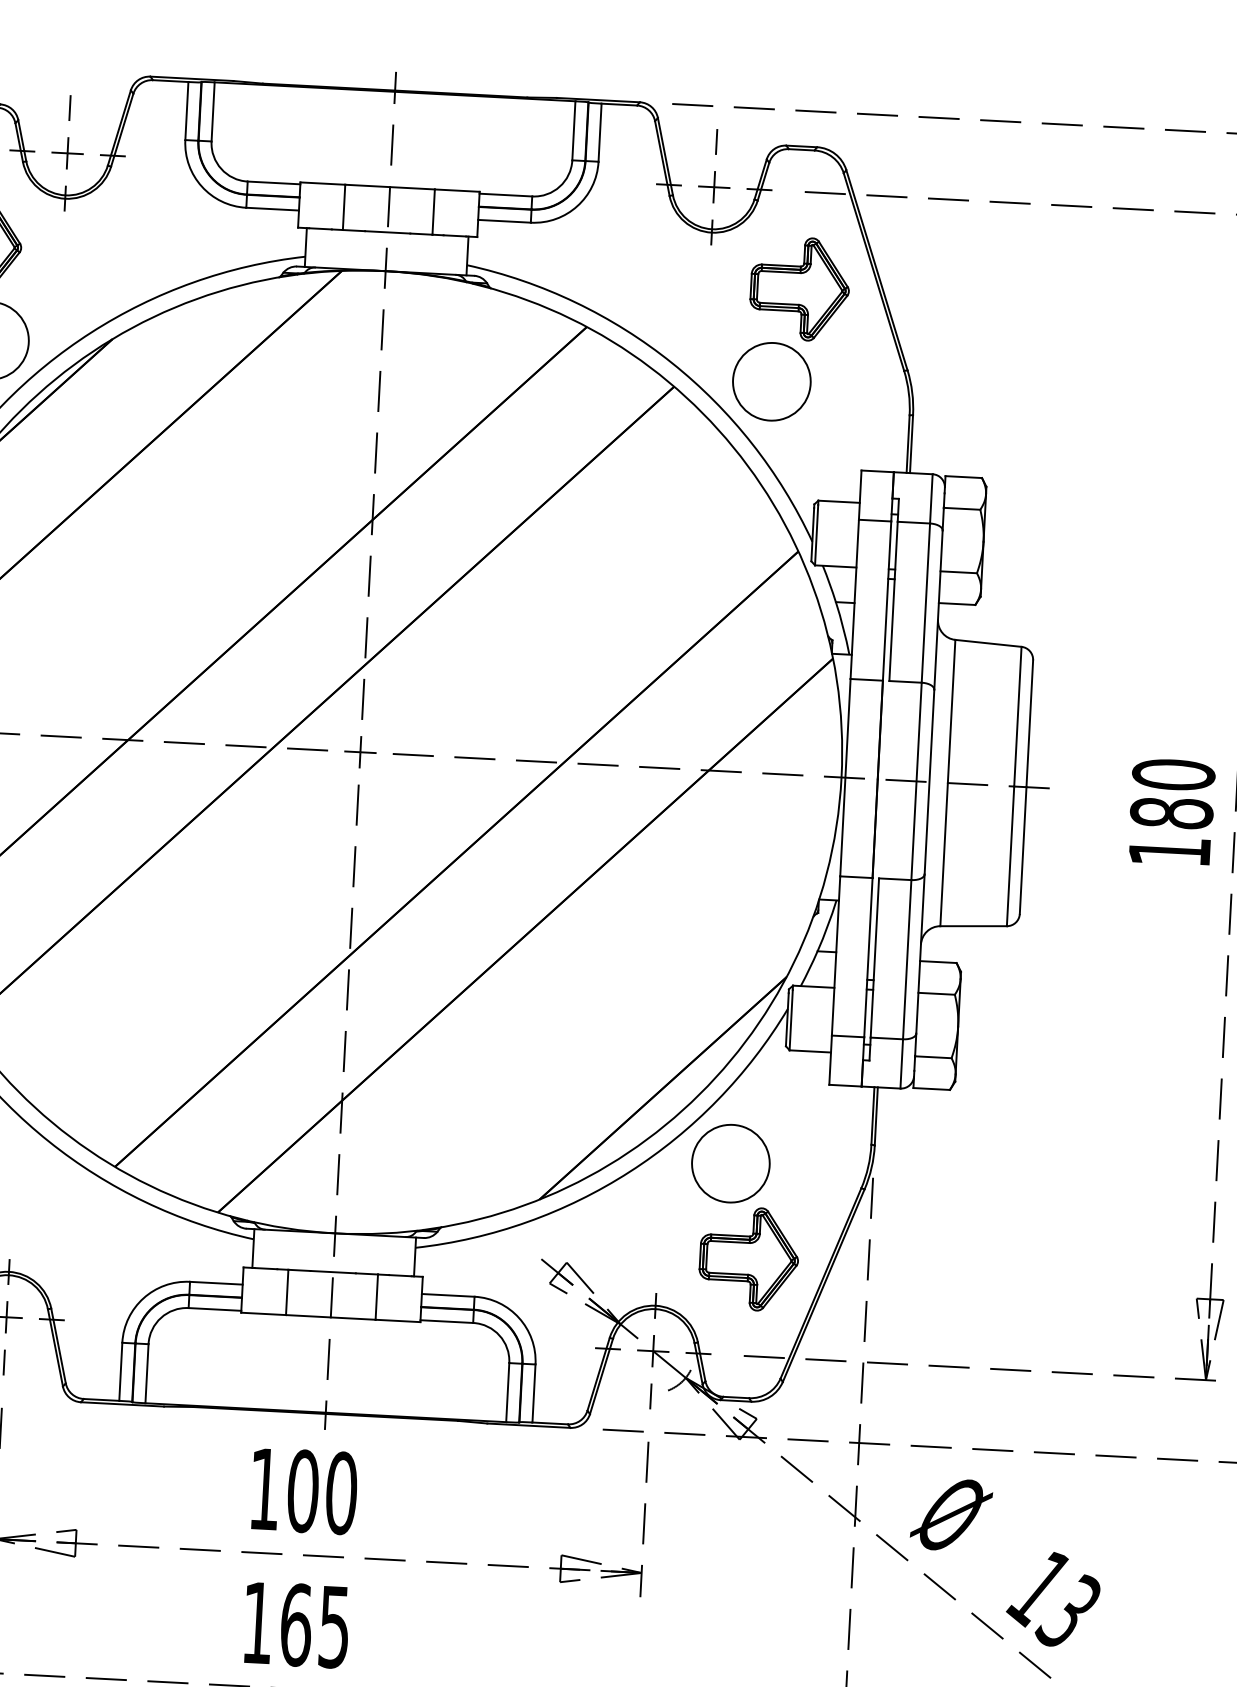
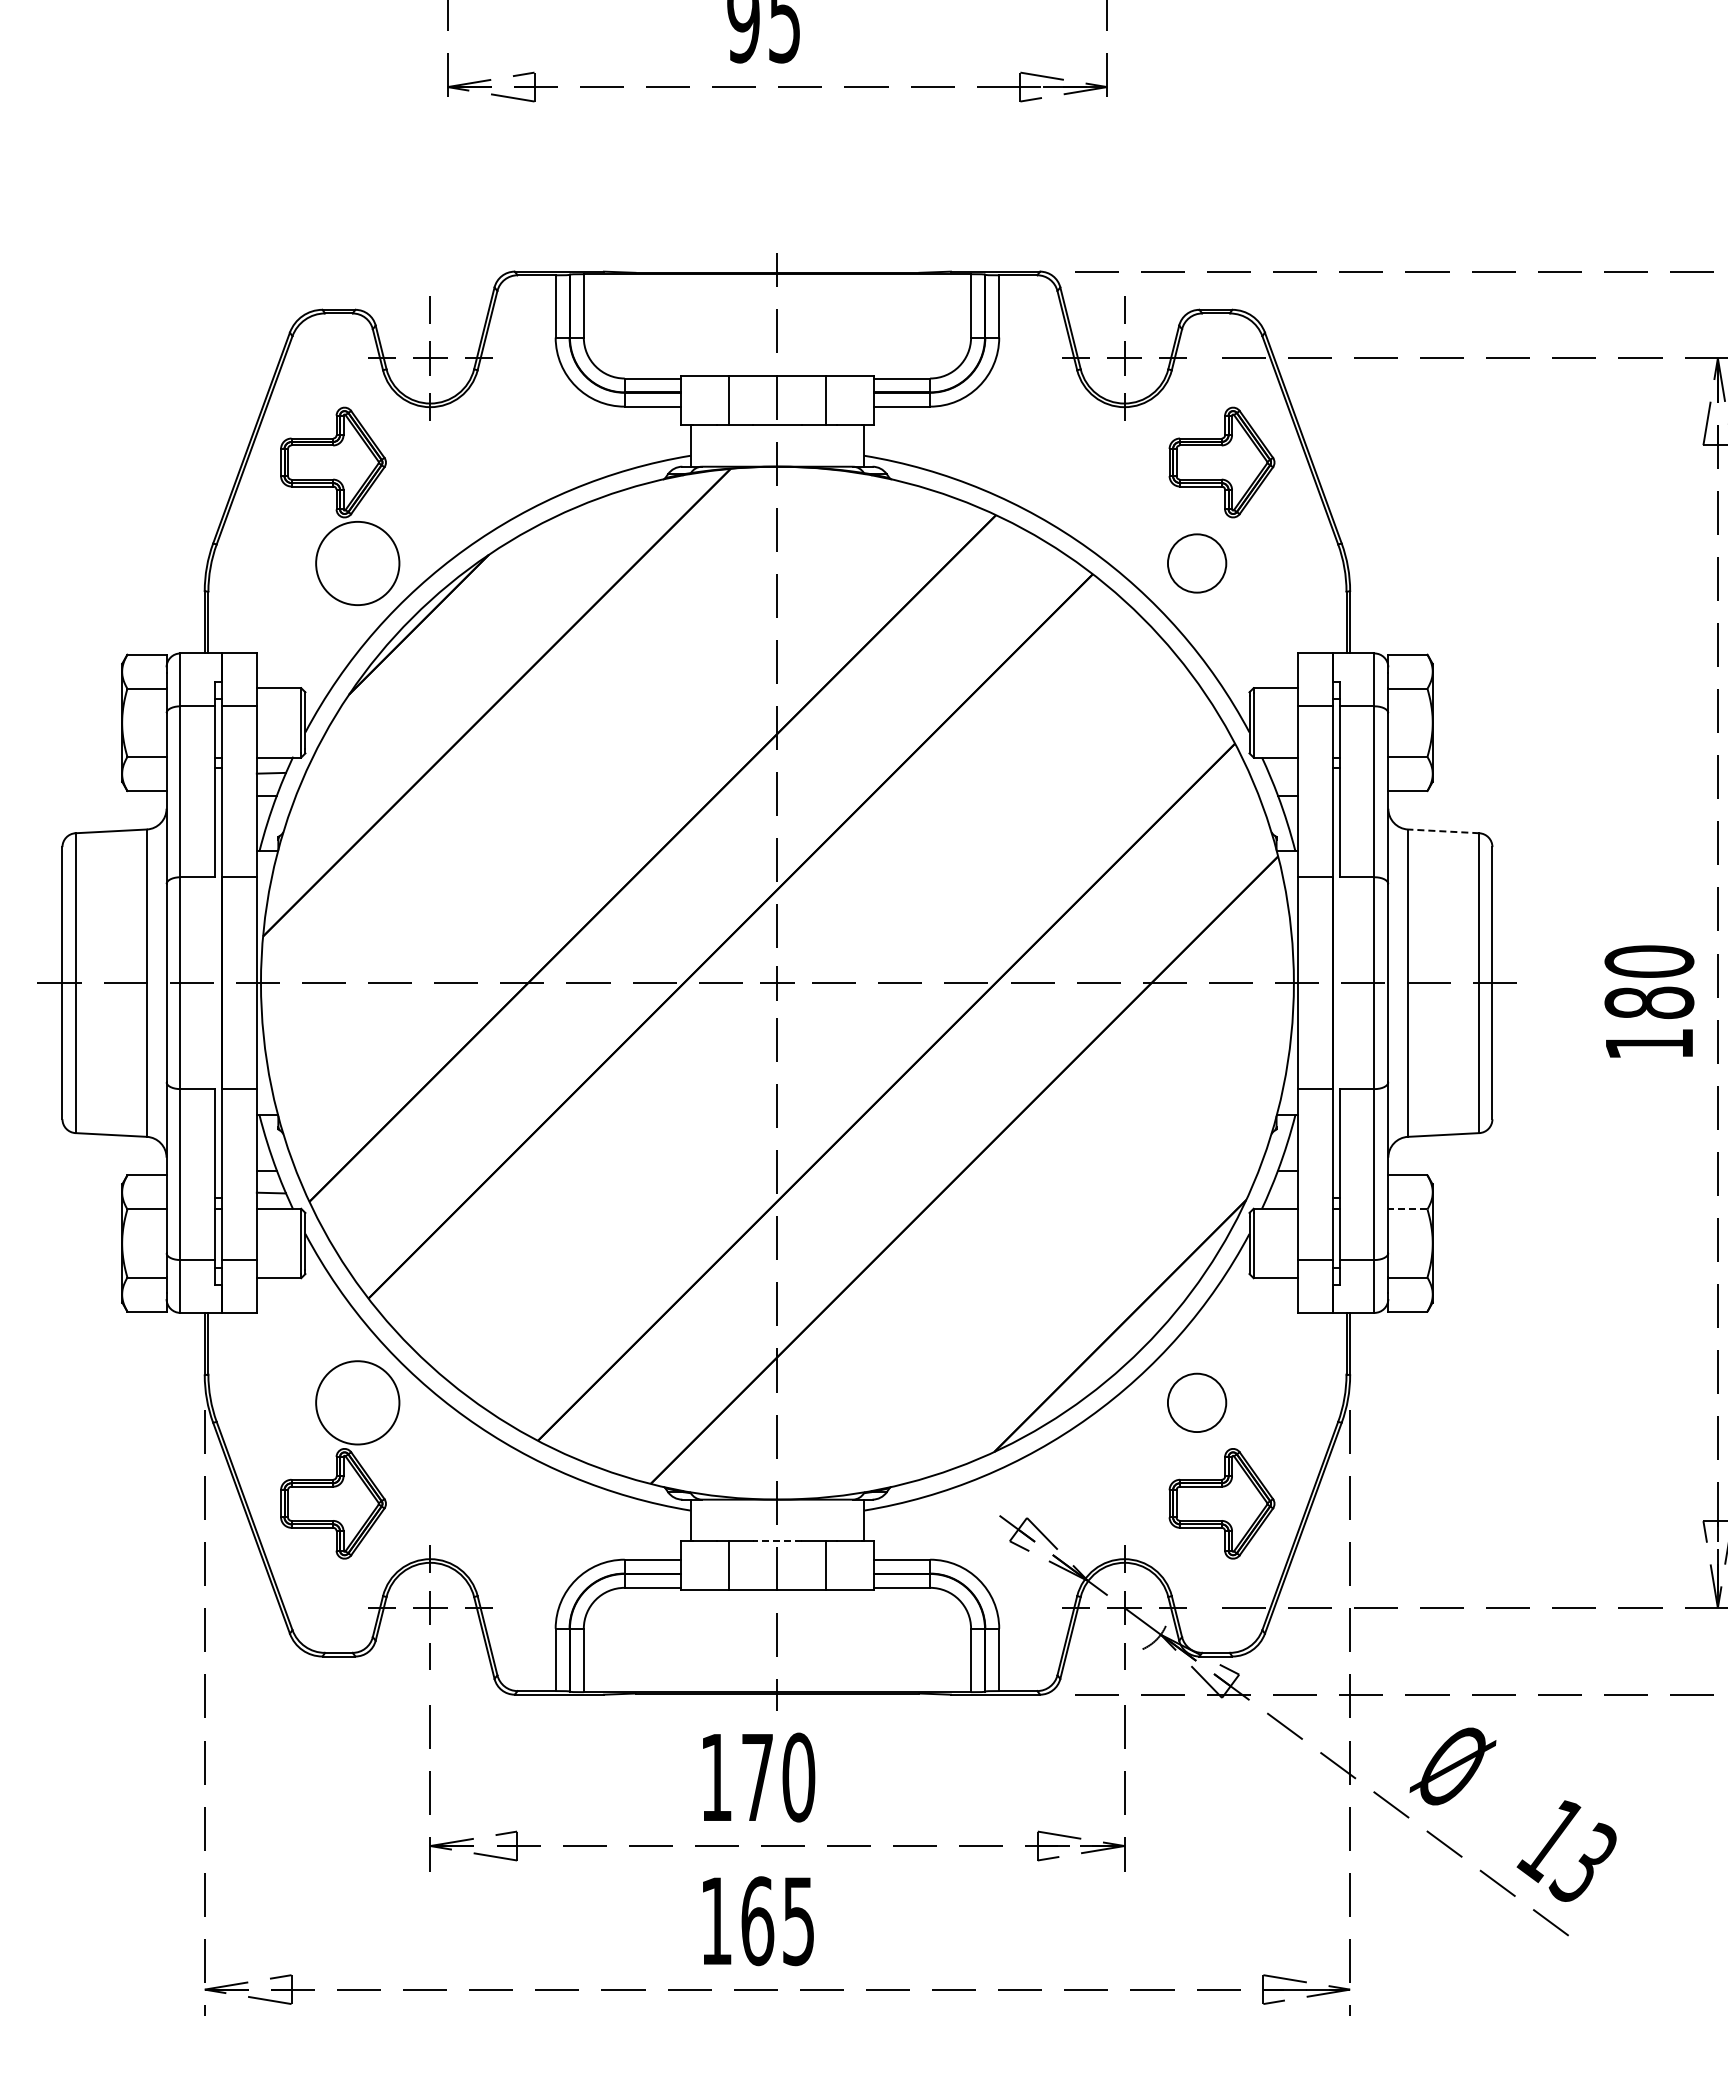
circle: (771, 381) -> (1196, 563), size x0.7
line: (988, 643) -> (1443, 831), solid -> dashed
line: (936, 993) -> (1407, 1209), solid -> dashed
circle: (730, 1163) -> (1196, 1402), size x0.7
line: (332, 1272) -> (776, 1541), solid -> dashed
text: (303, 1491) -> (757, 1777), 100 -> 170

